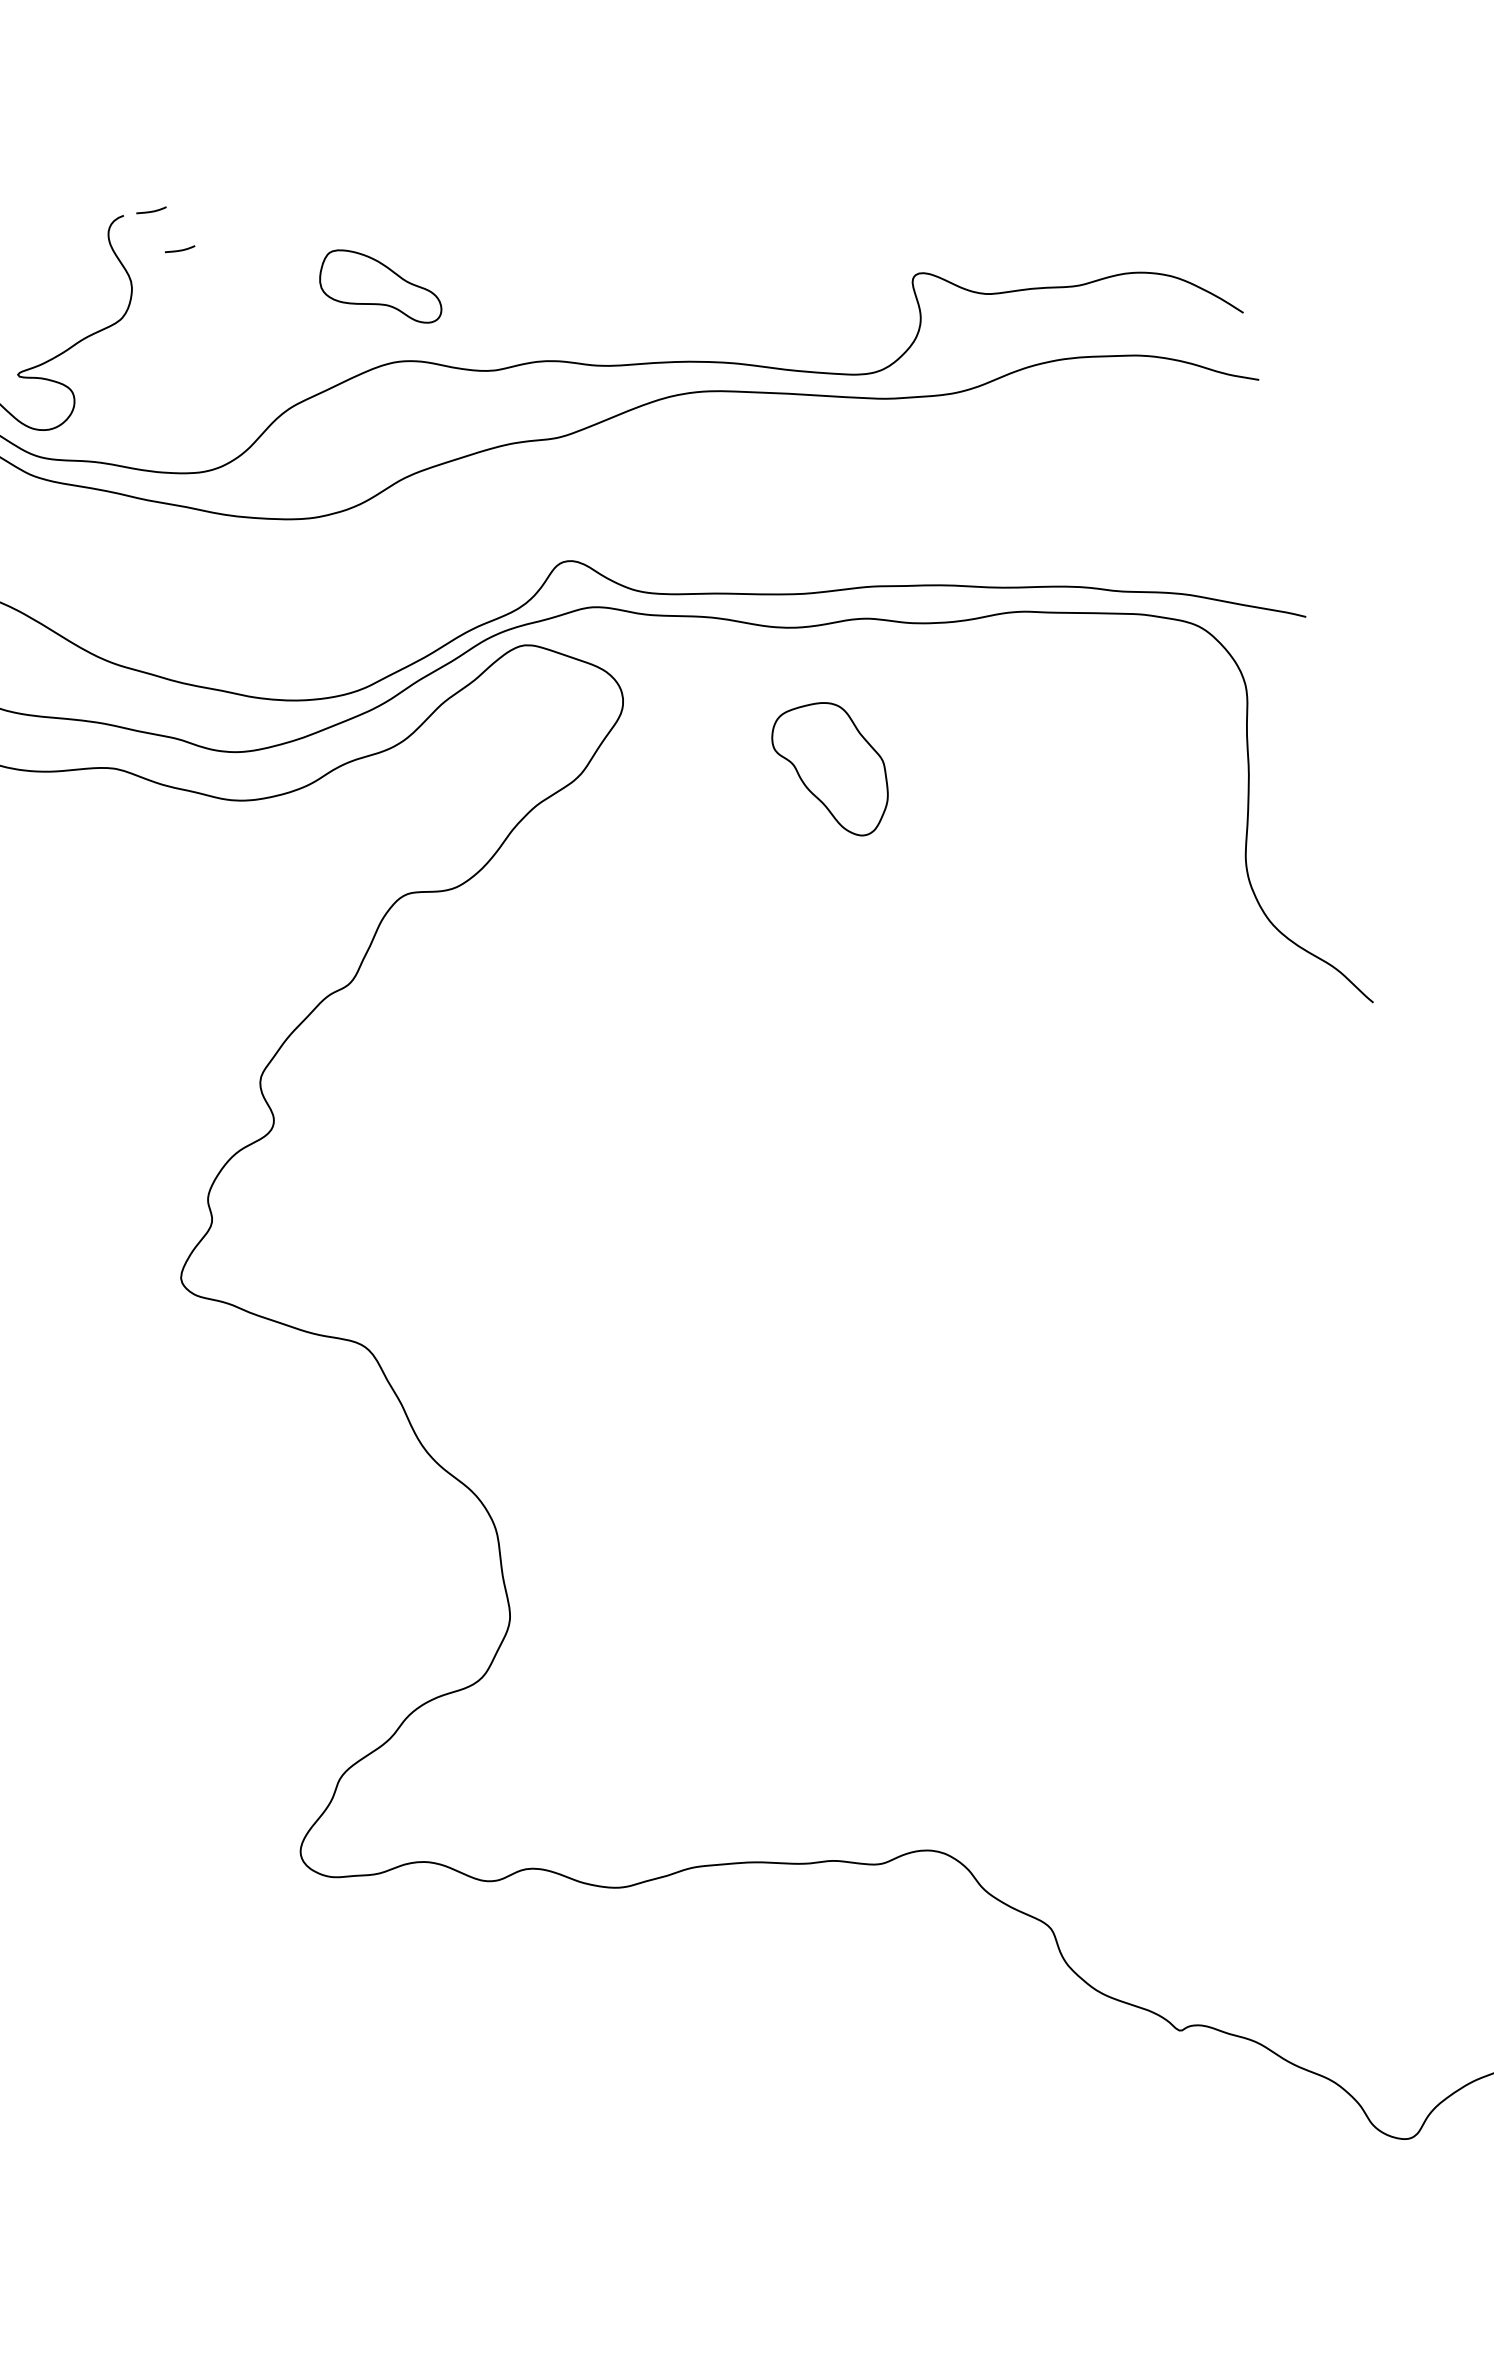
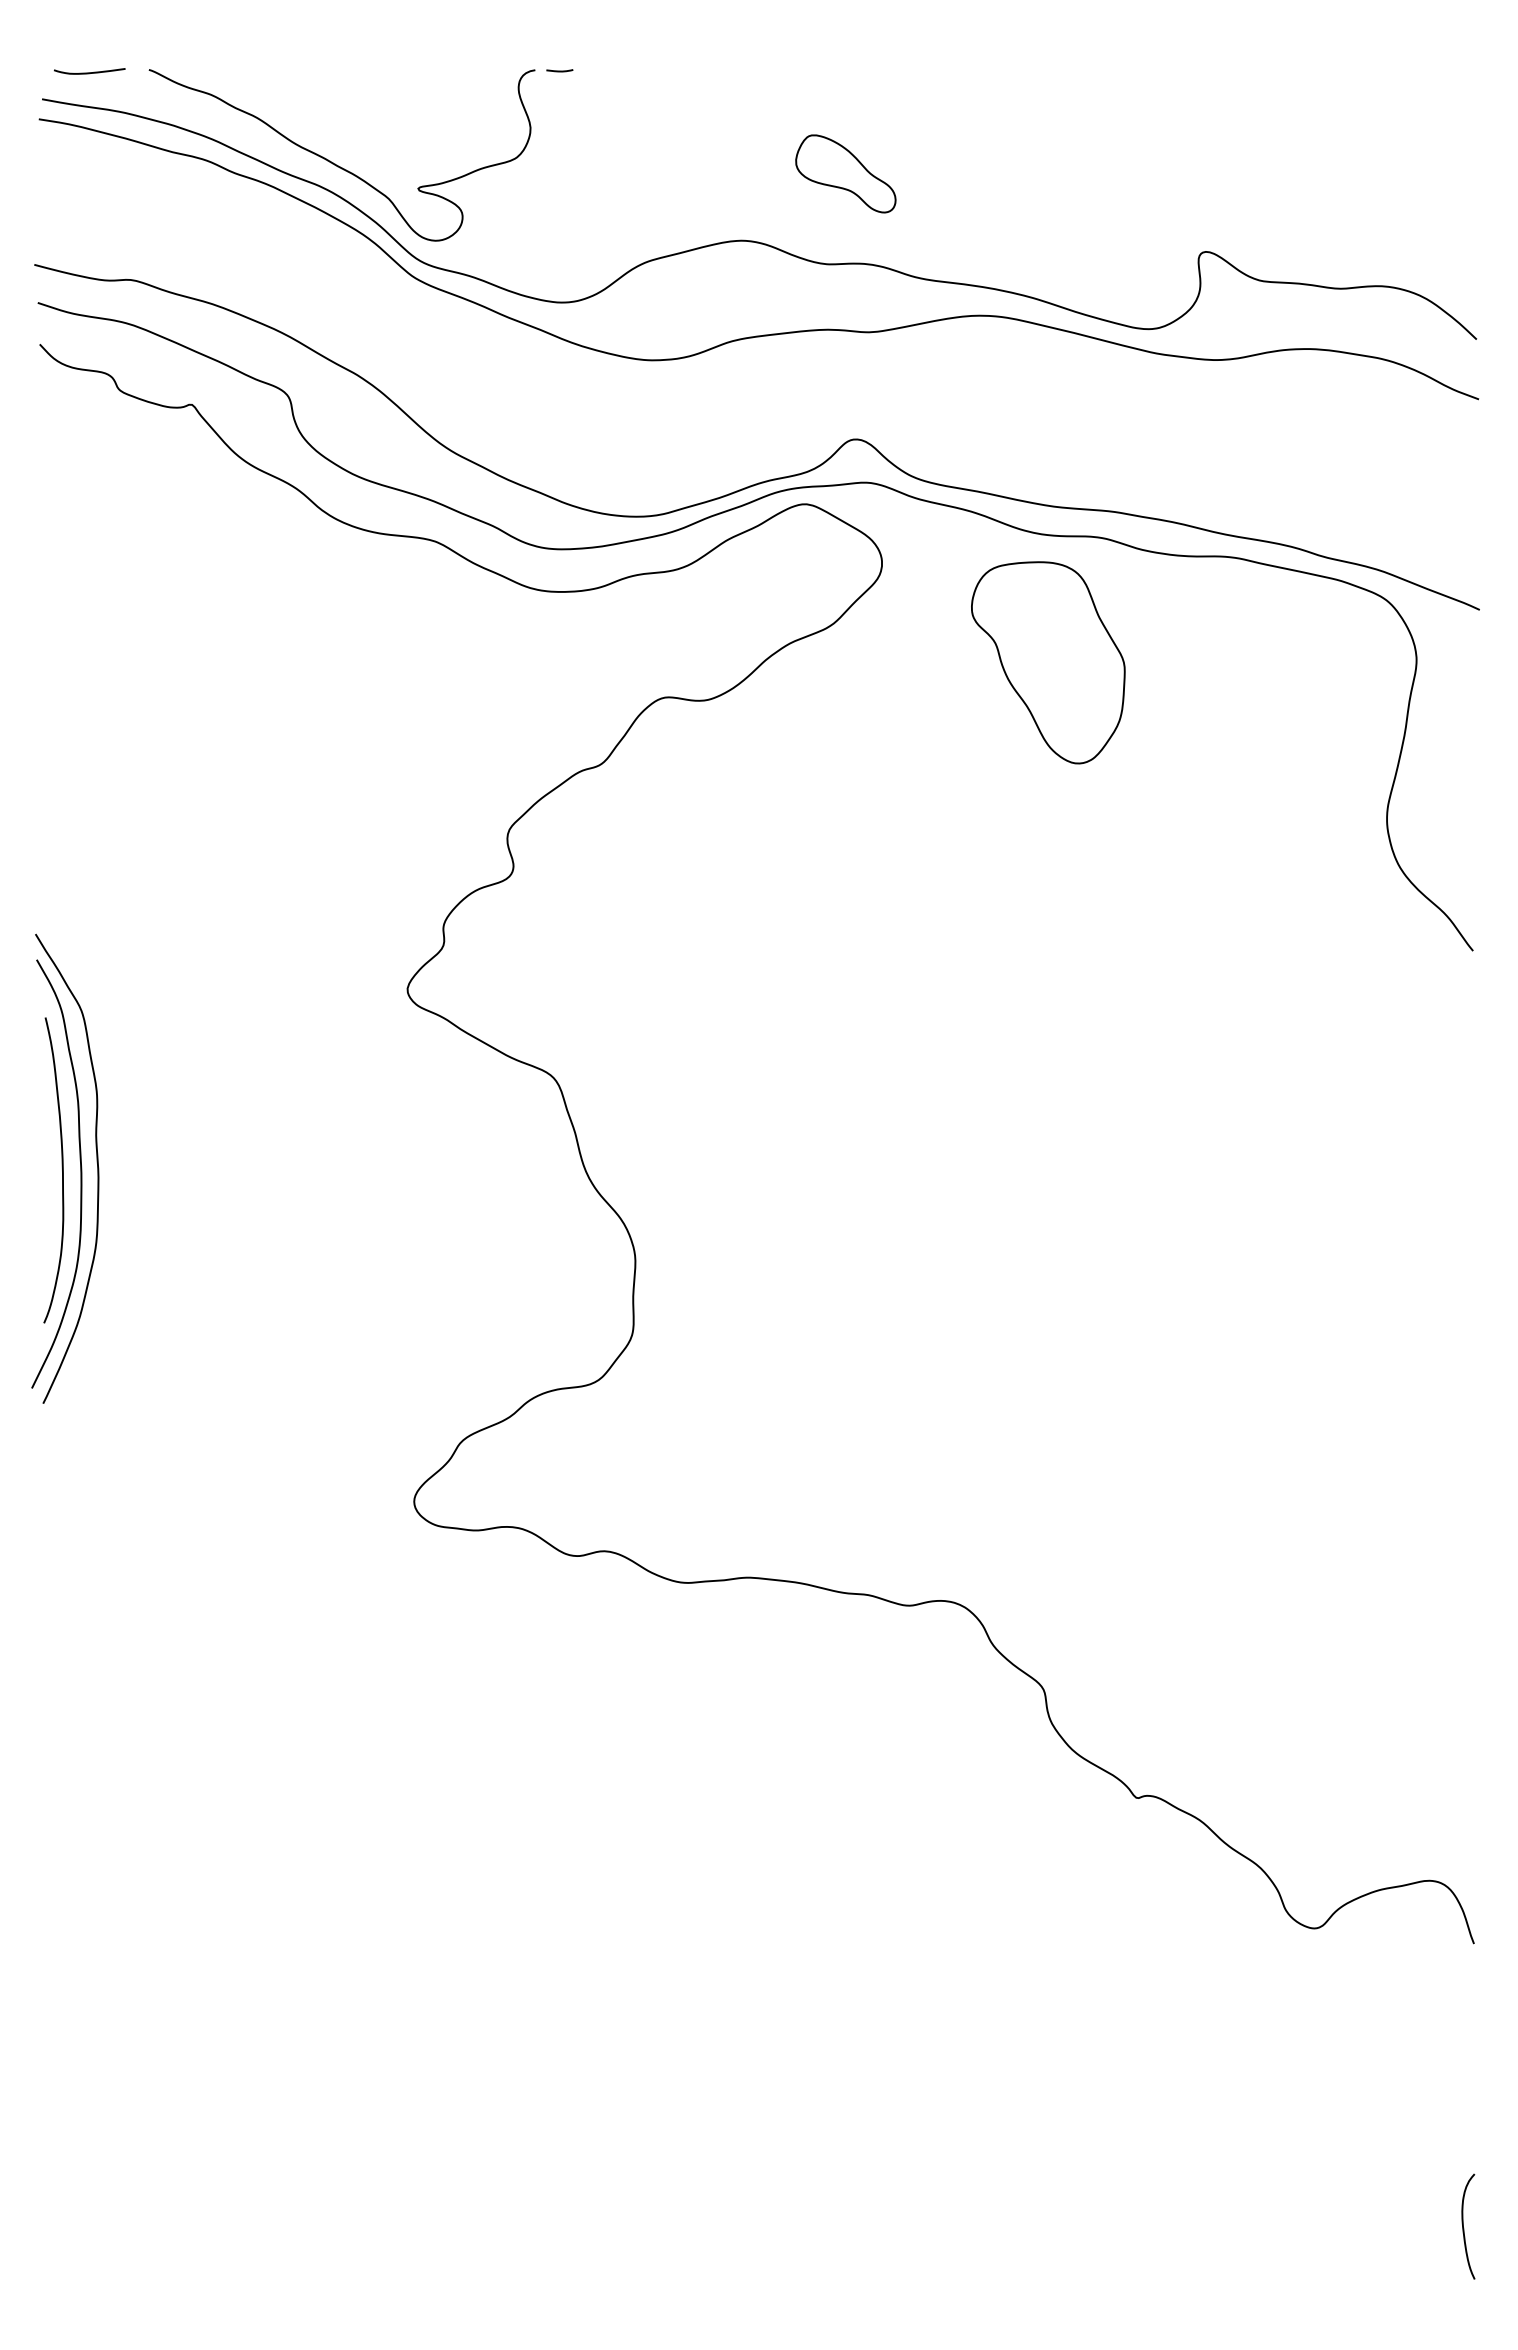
line: (179, 249) -> (577, 108), removed
part: (378, 286) -> (845, 173), moved
part: (831, 770) -> (1048, 662), size x1.67

